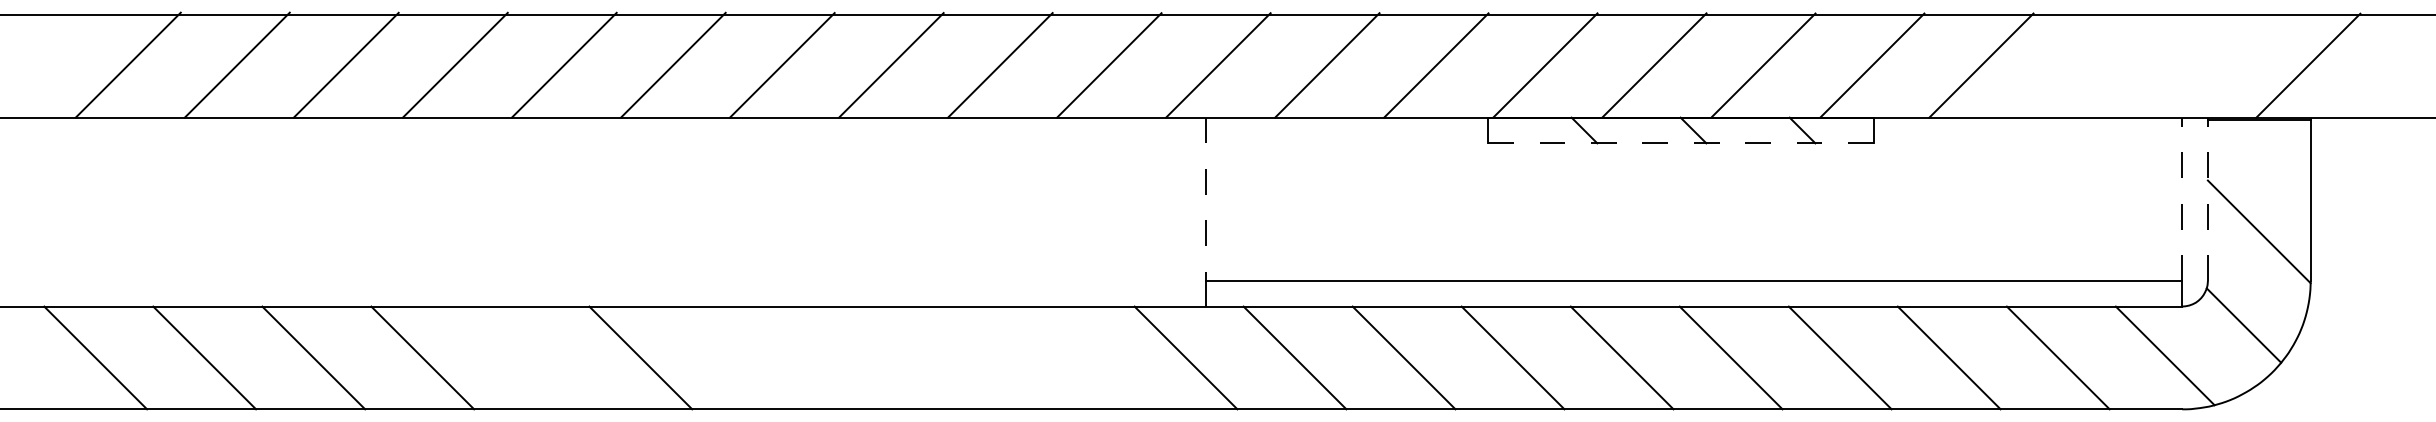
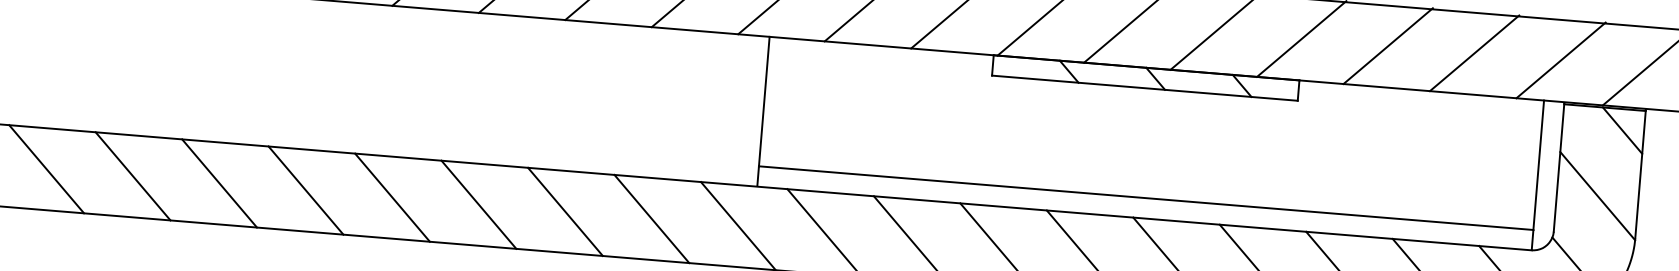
line: (2090, 65) -> (1474, 53), added
line: (2199, 65) -> (1561, 60), added
line: (1681, 143) -> (1145, 88), dashed -> solid
line: (2283, 147) -> (1622, 130), added
line: (1205, 199) -> (764, 101), dashed -> solid
line: (2182, 199) -> (1538, 165), dashed -> solid
line: (2207, 200) -> (1558, 167), dashed -> solid
line: (531, 357) -> (219, 183), added
line: (749, 357) -> (392, 197), added
line: (858, 357) -> (478, 204), added
line: (967, 357) -> (565, 211), added
line: (1076, 357) -> (651, 218), added

